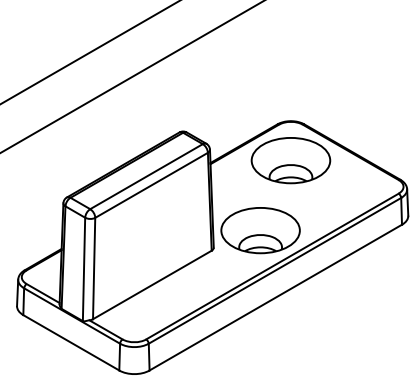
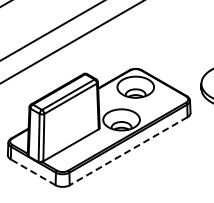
line: (275, 298) -> (128, 151), solid -> dashed
line: (71, 343) -> (33, 172), solid -> dashed

